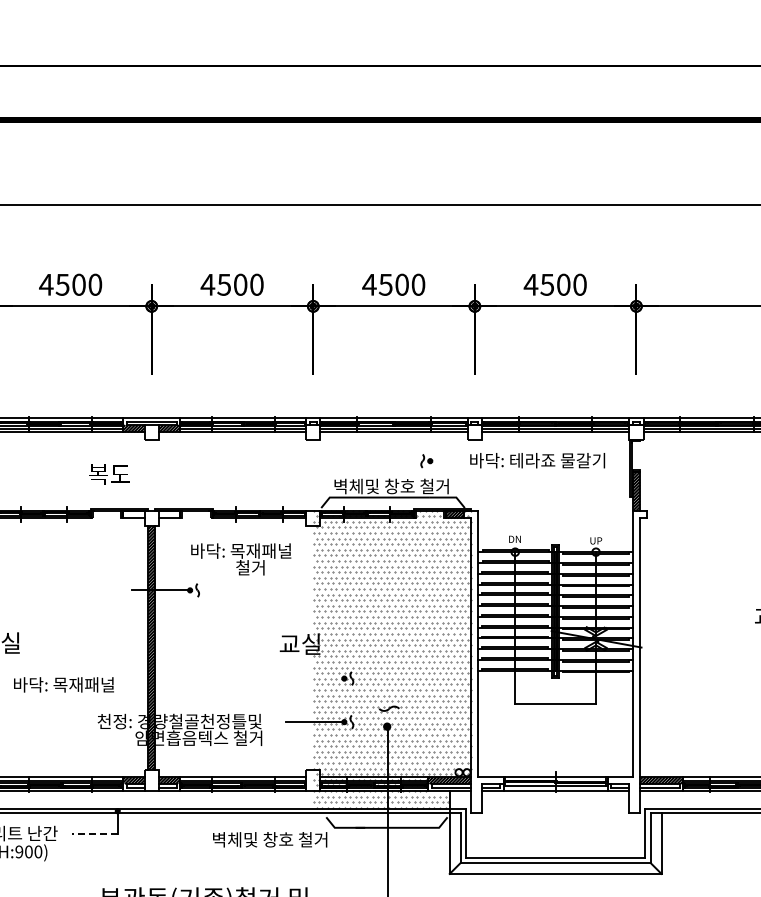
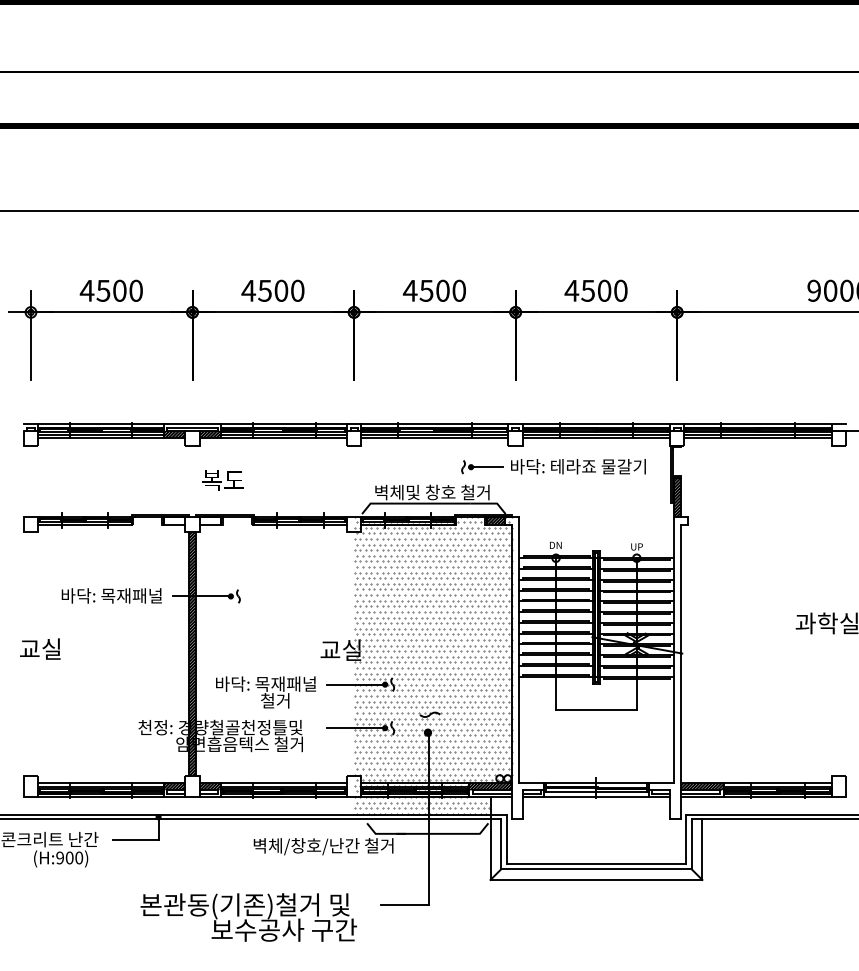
line: (445, 461) -> (486, 467), added
text: (108, 474) -> (222, 480), moved
text: (240, 559) -> (265, 692), moved
line: (315, 678) -> (356, 684), added
text: (63, 684) -> (111, 595), moved
line: (94, 834) -> (135, 840), dashed -> solid
text: (297, 840) -> (338, 846), 벽체및 창호 철거 -> 벽체/창호/난간 철거

